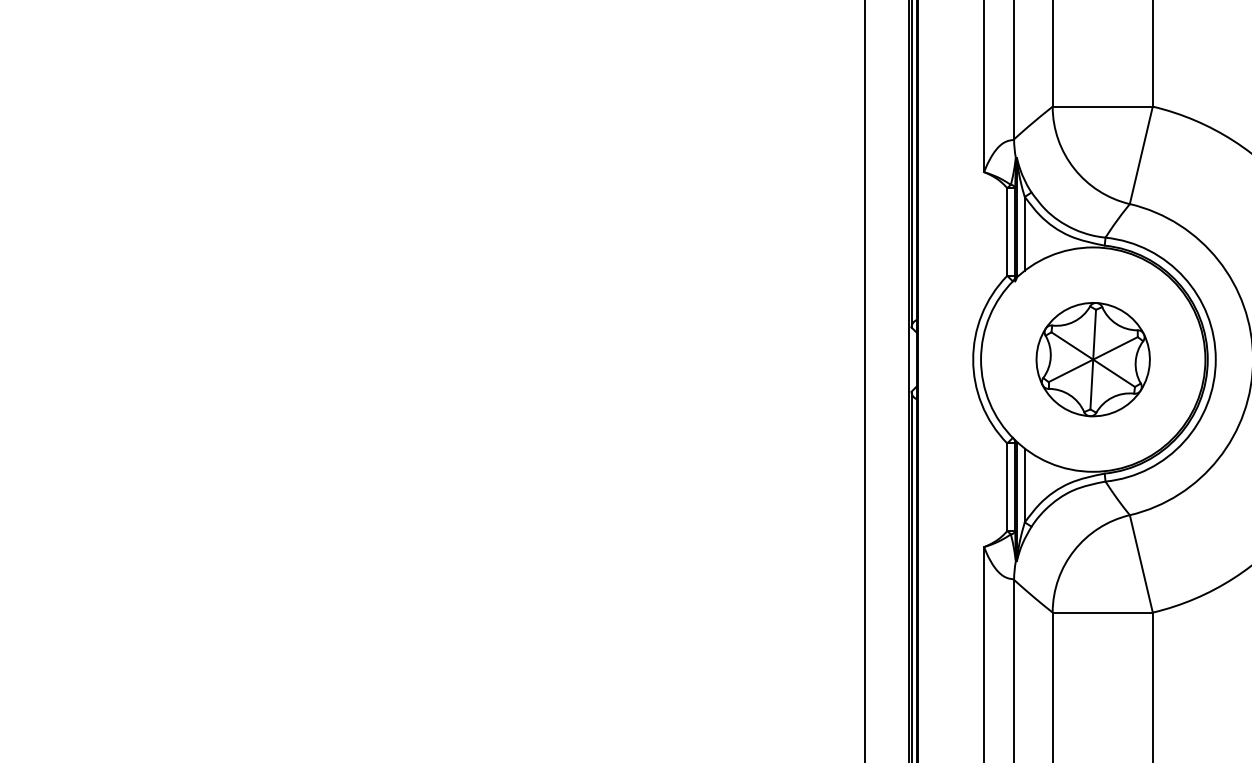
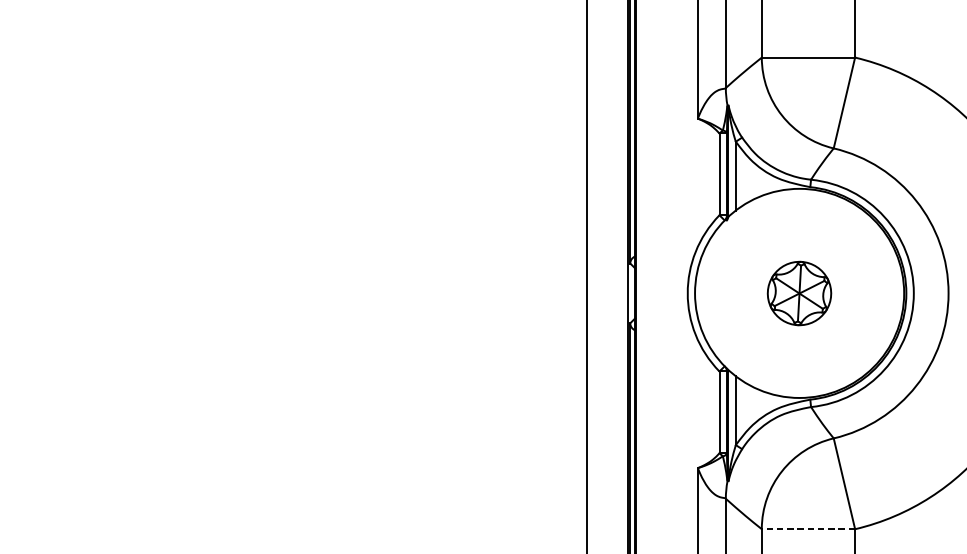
part: (1092, 359) -> (798, 293), size x0.6
line: (1102, 612) -> (808, 529), solid -> dashed

